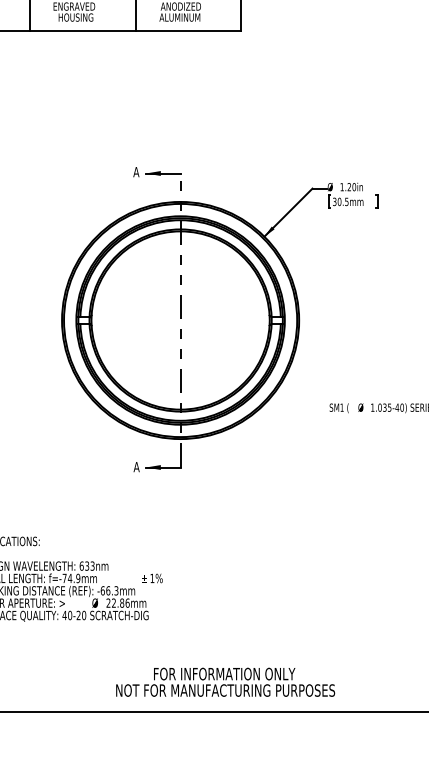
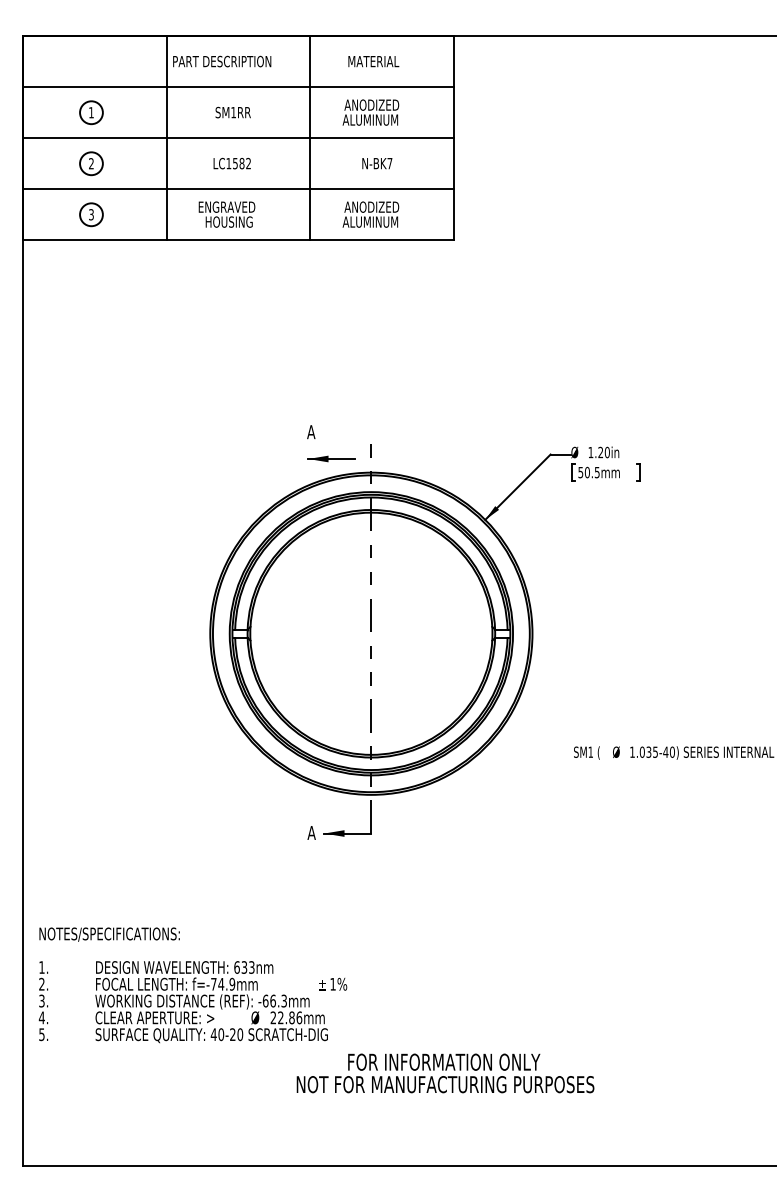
part: (163, 173) -> (331, 458), moved
text: (334, 201) -> (580, 471), 30.5mm -> 50.5mm
text: (225, 682) -> (445, 1073), moved

